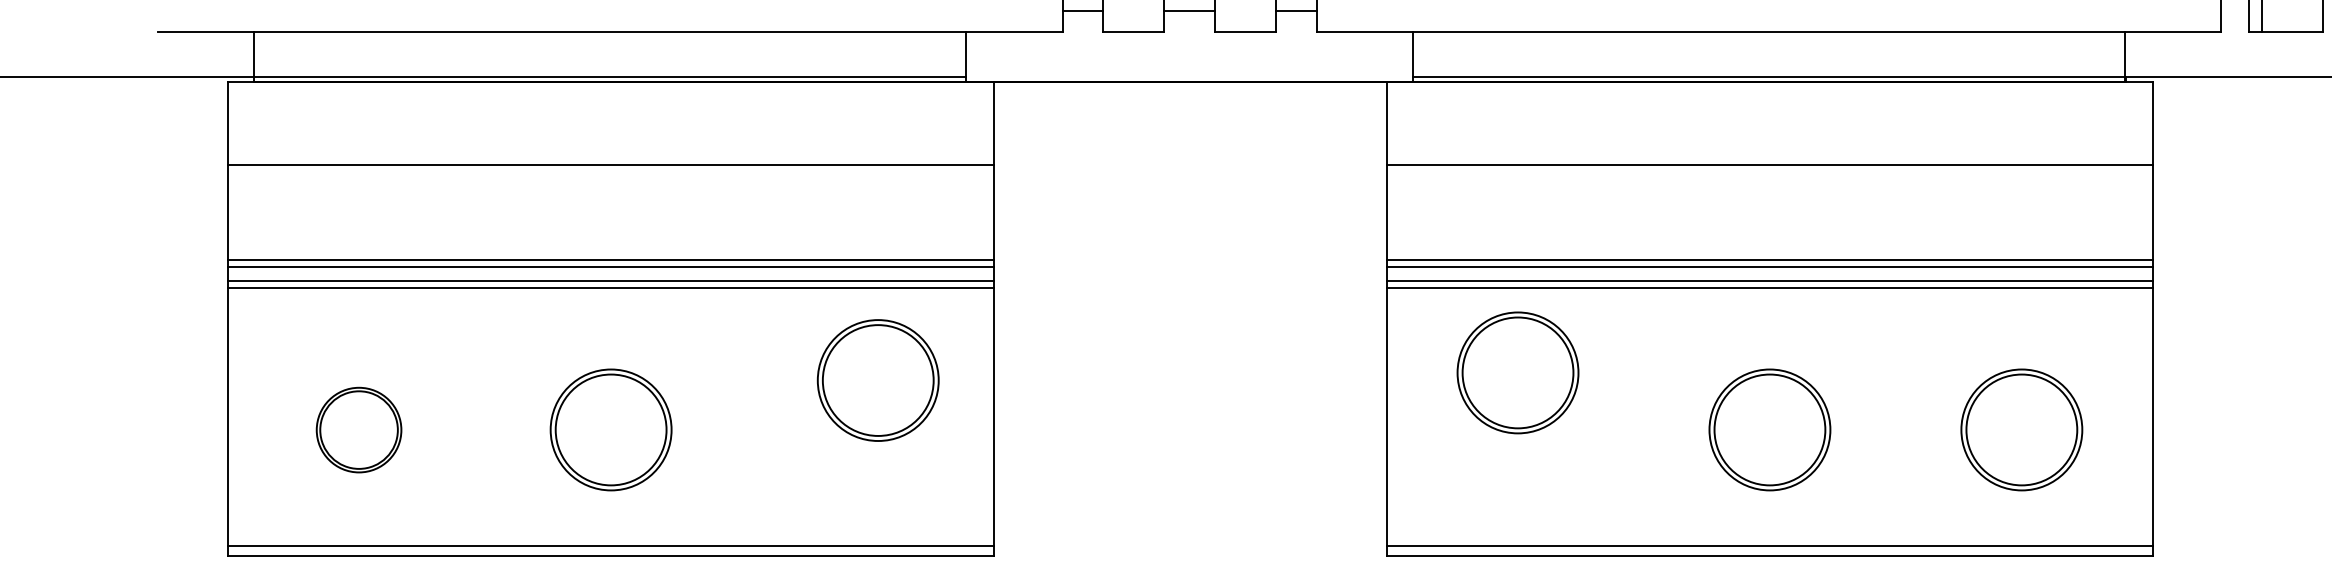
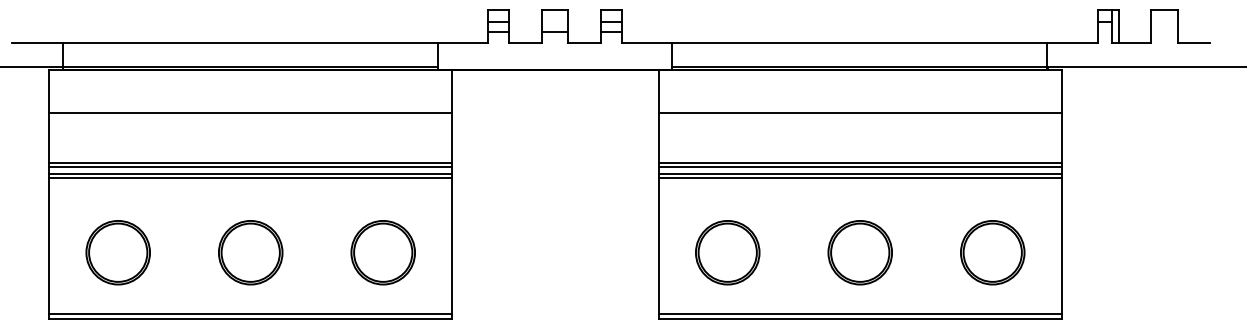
part: (1517, 372) -> (727, 252), moved
part: (876, 380) -> (382, 252), moved
part: (357, 429) -> (117, 252), size x1.43

